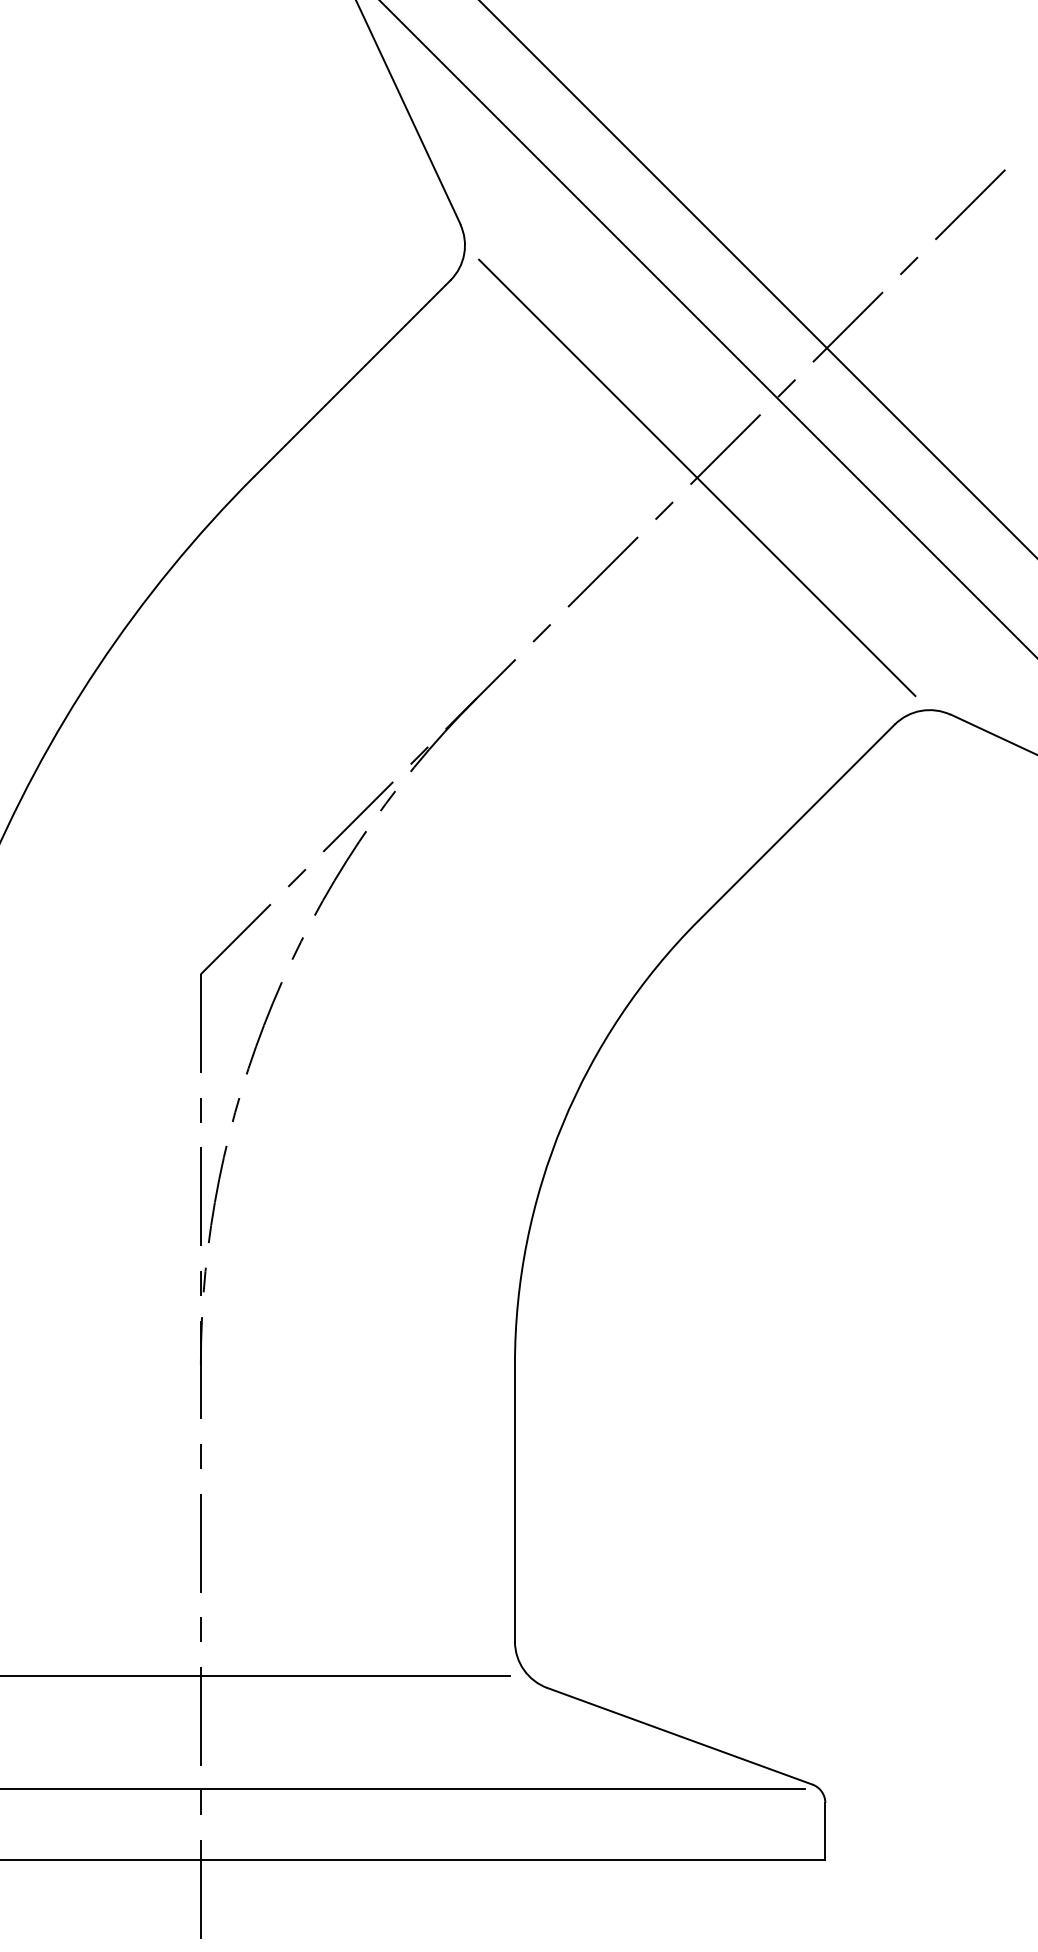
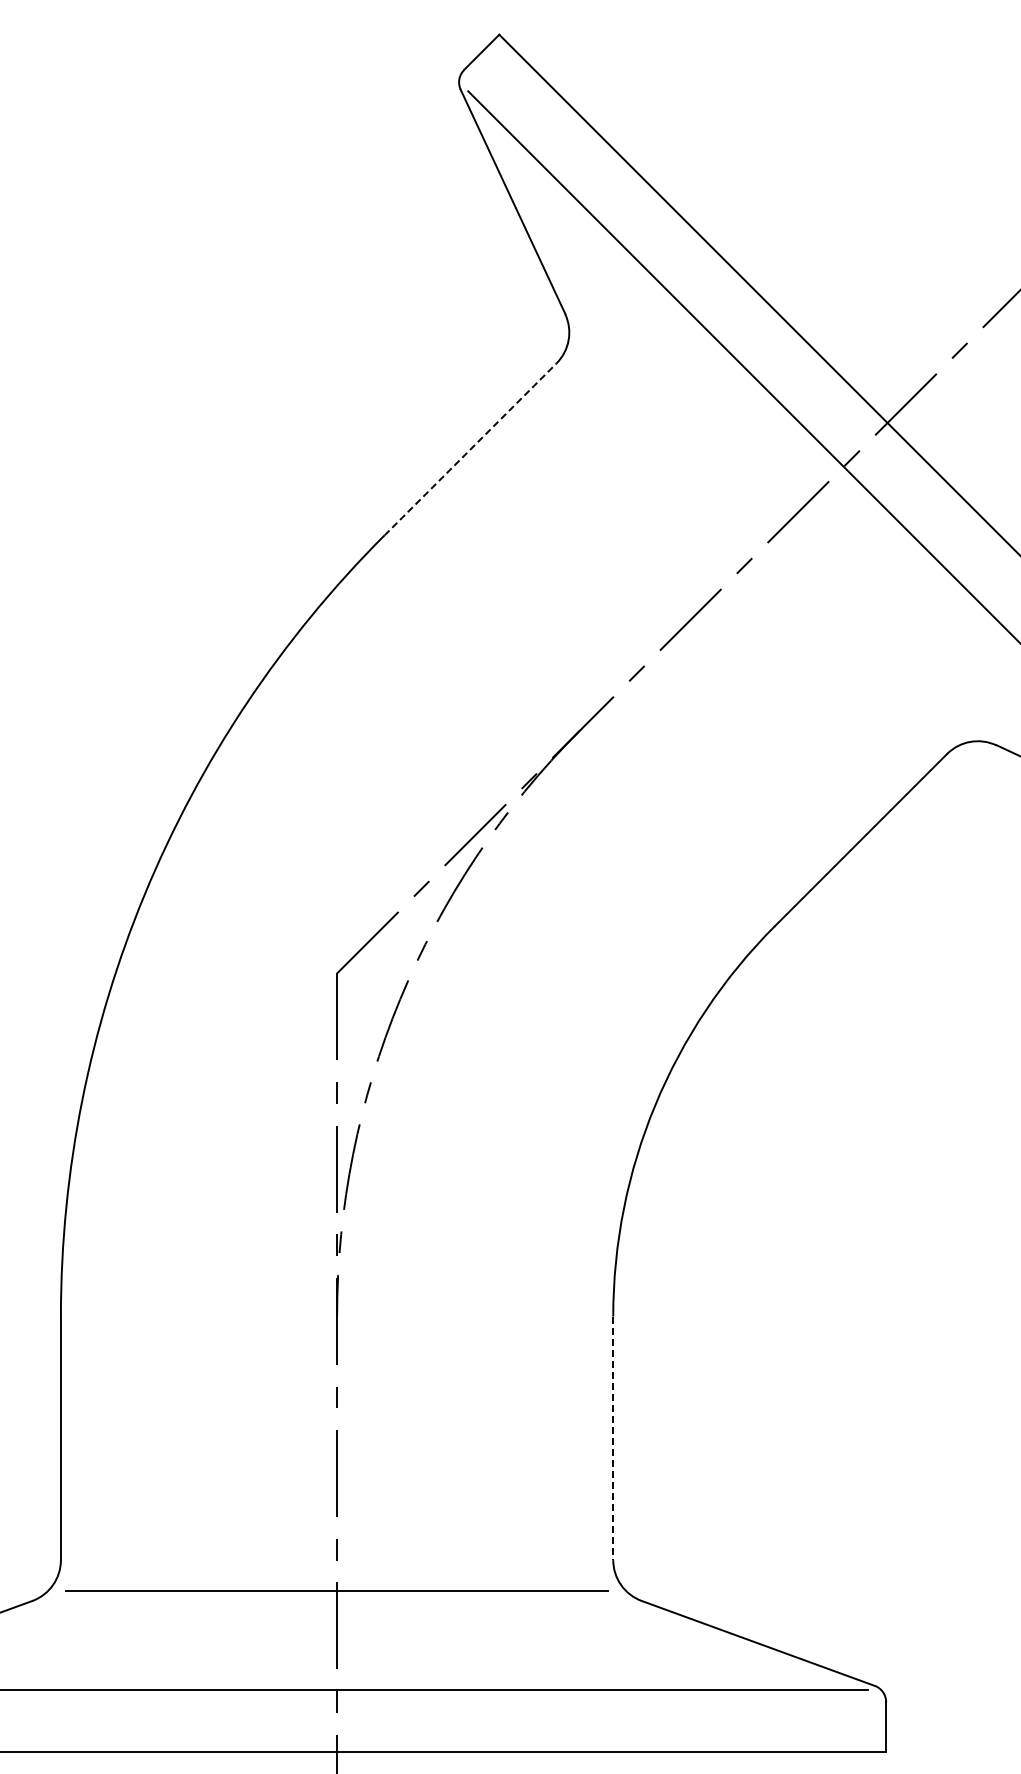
line: (352, 378) -> (470, 449), solid -> dashed
line: (697, 477) -> (773, 536), removed
line: (515, 1503) -> (613, 1438), solid -> dashed

